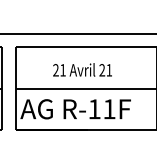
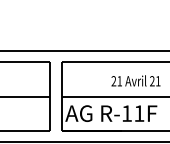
text: (81, 69) -> (135, 80), moved

